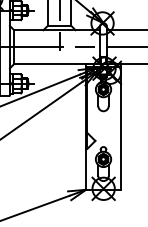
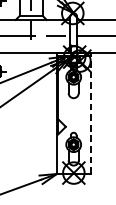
line: (120, 126) -> (90, 112), solid -> dashed

